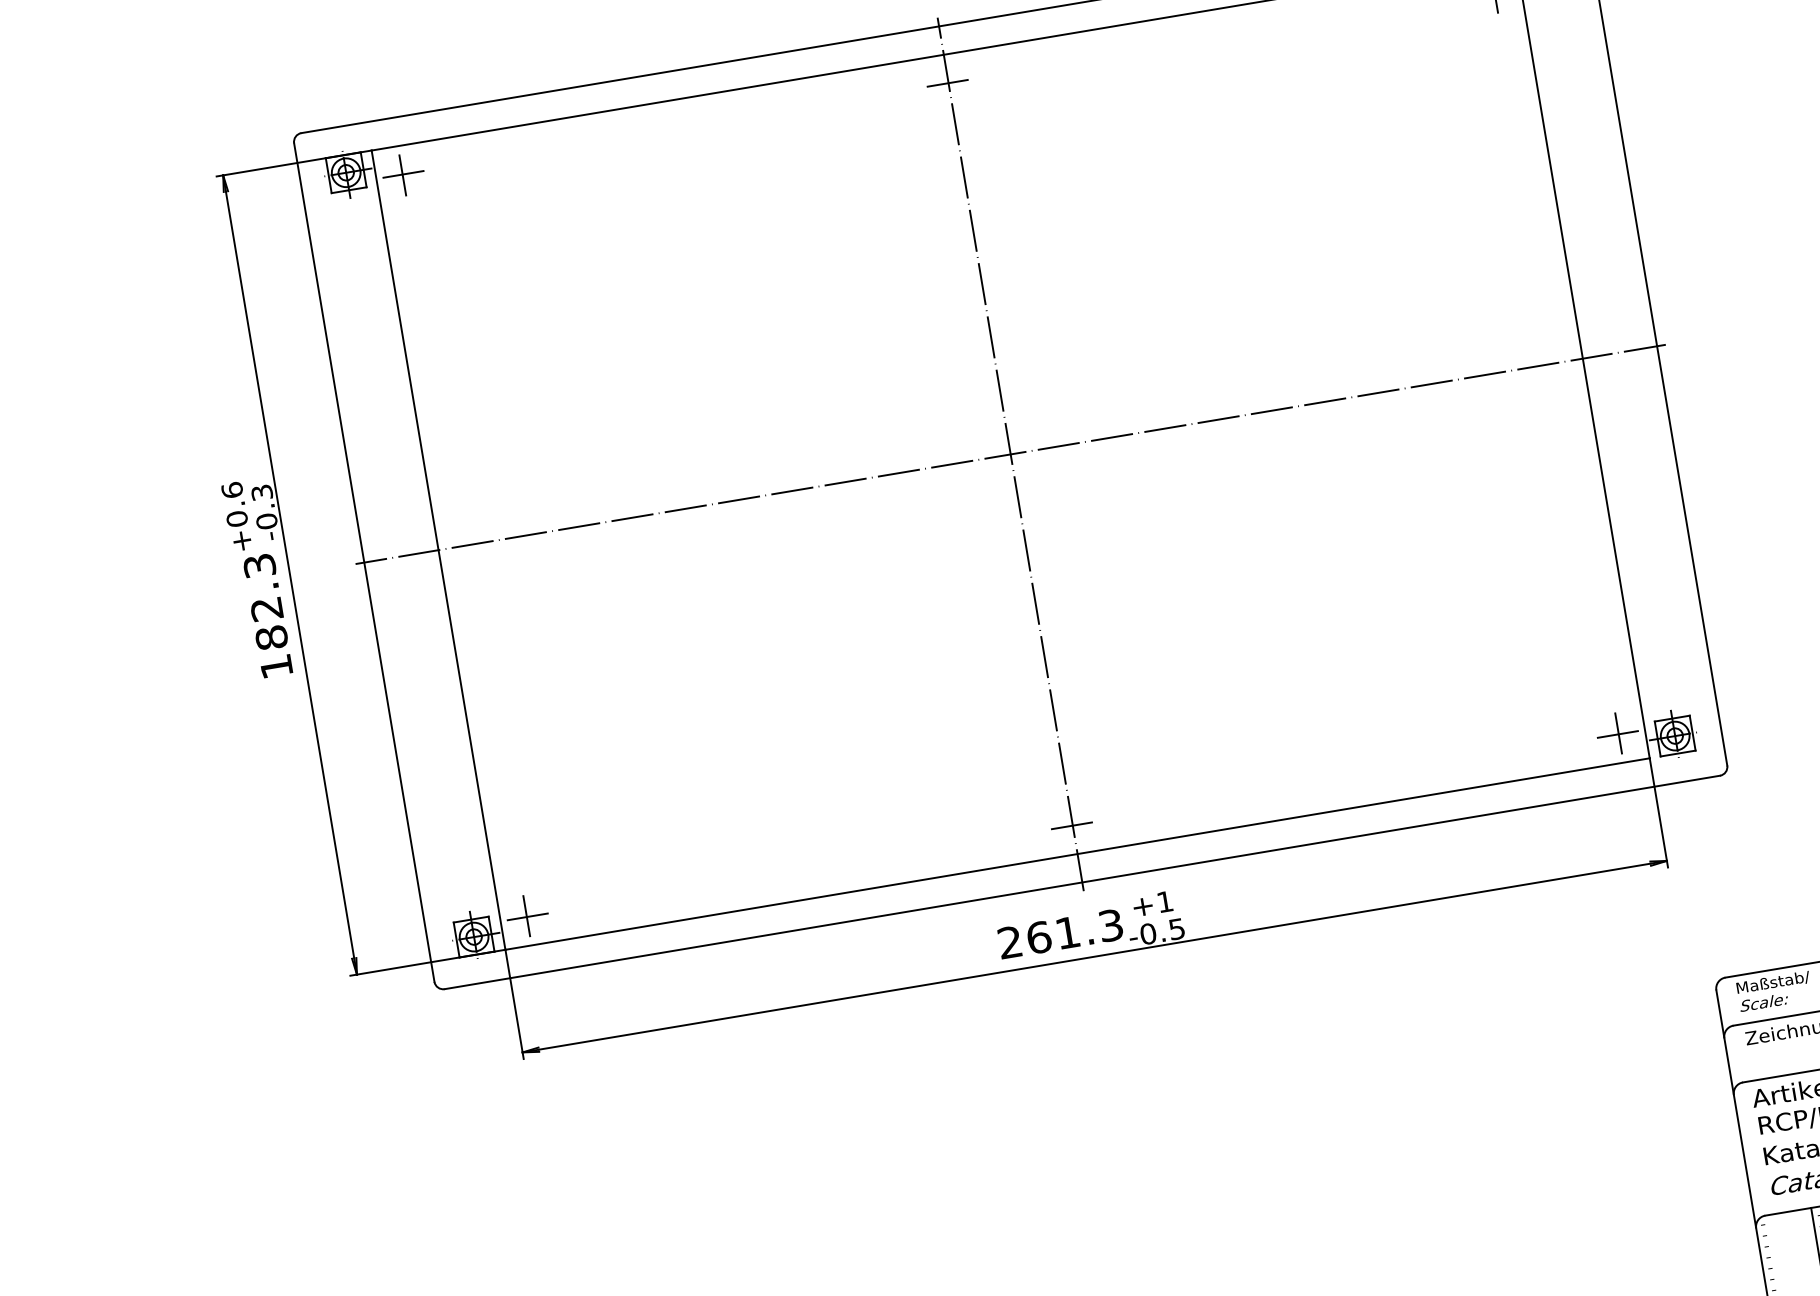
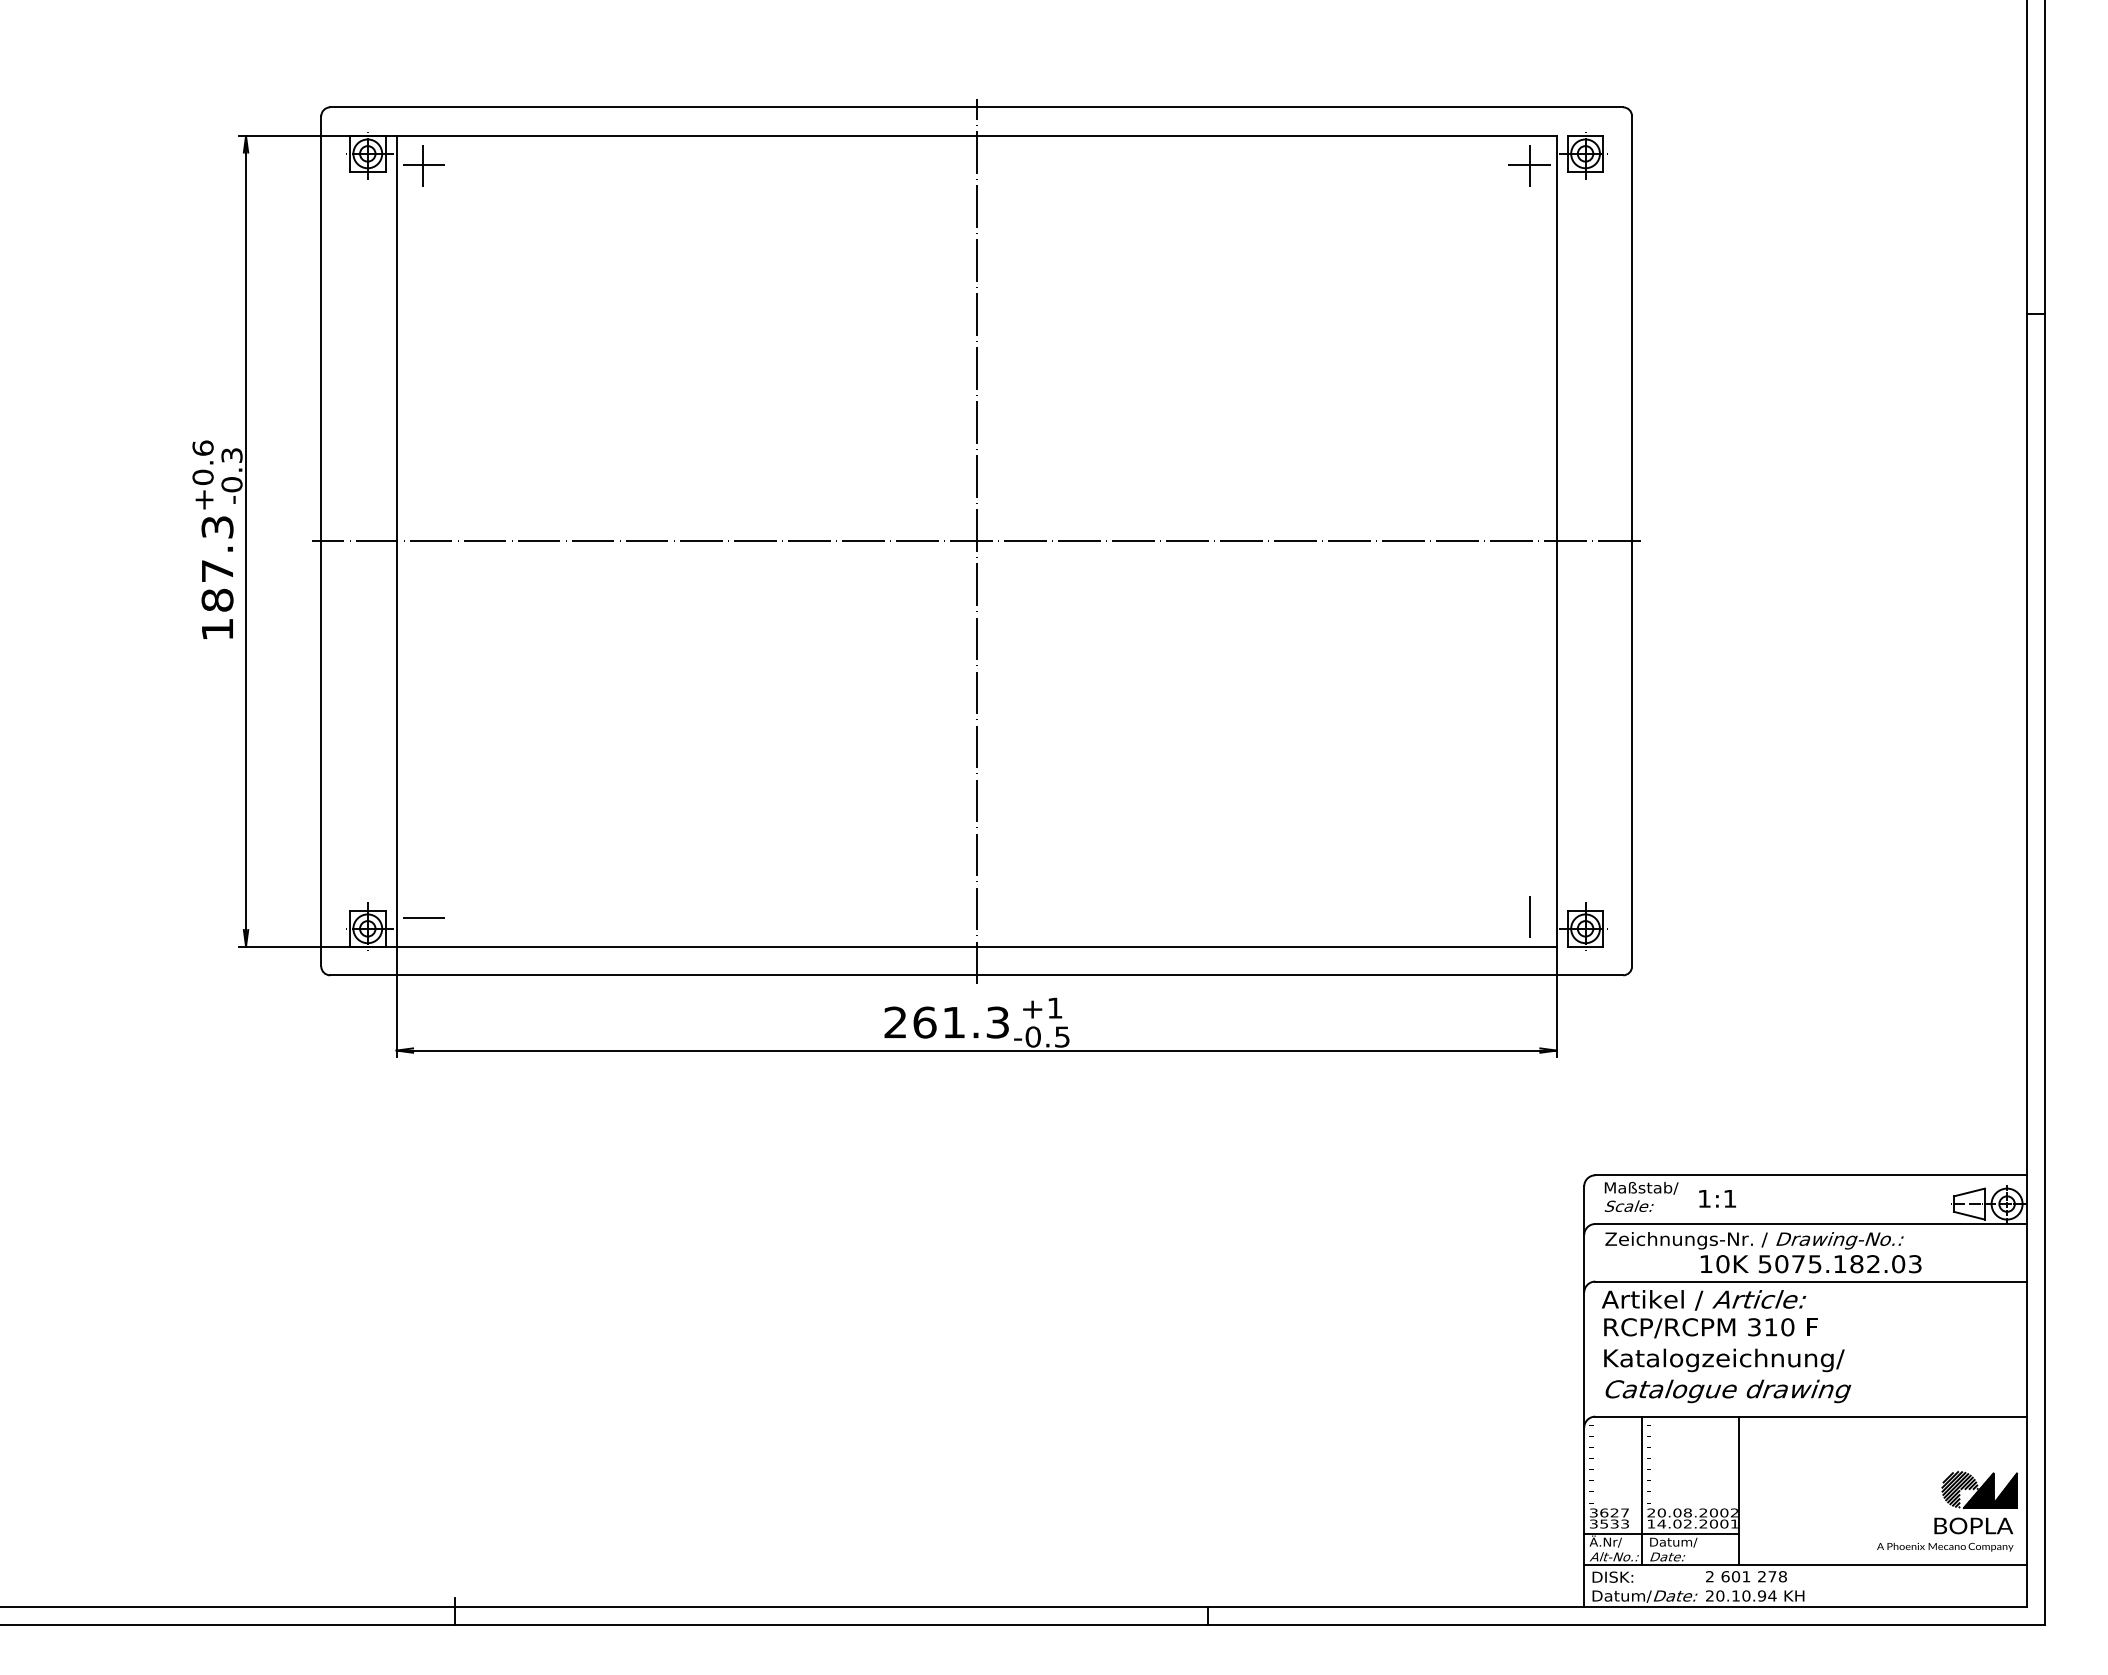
line: (948, 82) -> (976, 164), removed
text: (265, 609) -> (216, 571), 182.3 -> 187.3
line: (1619, 734) -> (1530, 917), removed
line: (1072, 825) -> (976, 917), removed
line: (527, 916) -> (423, 917), removed

